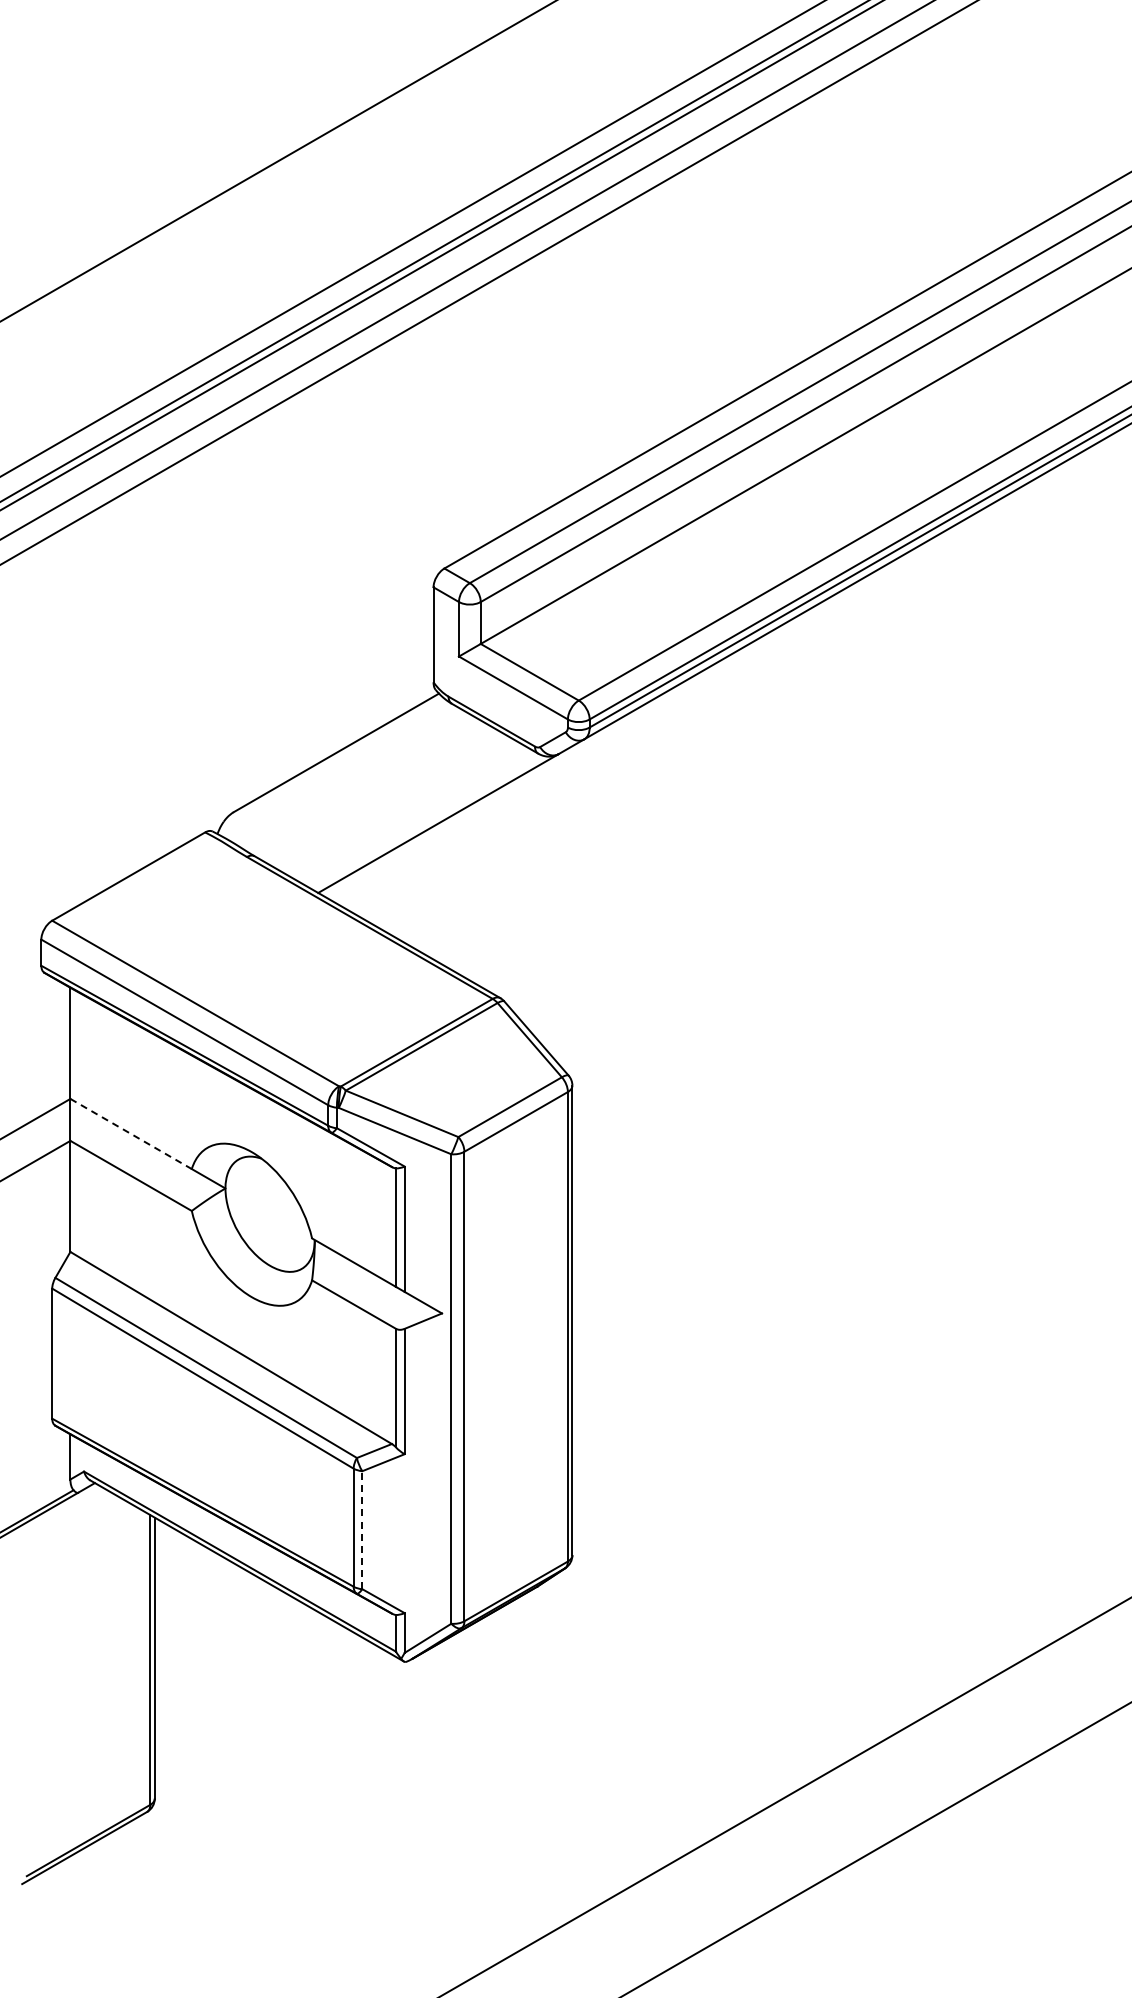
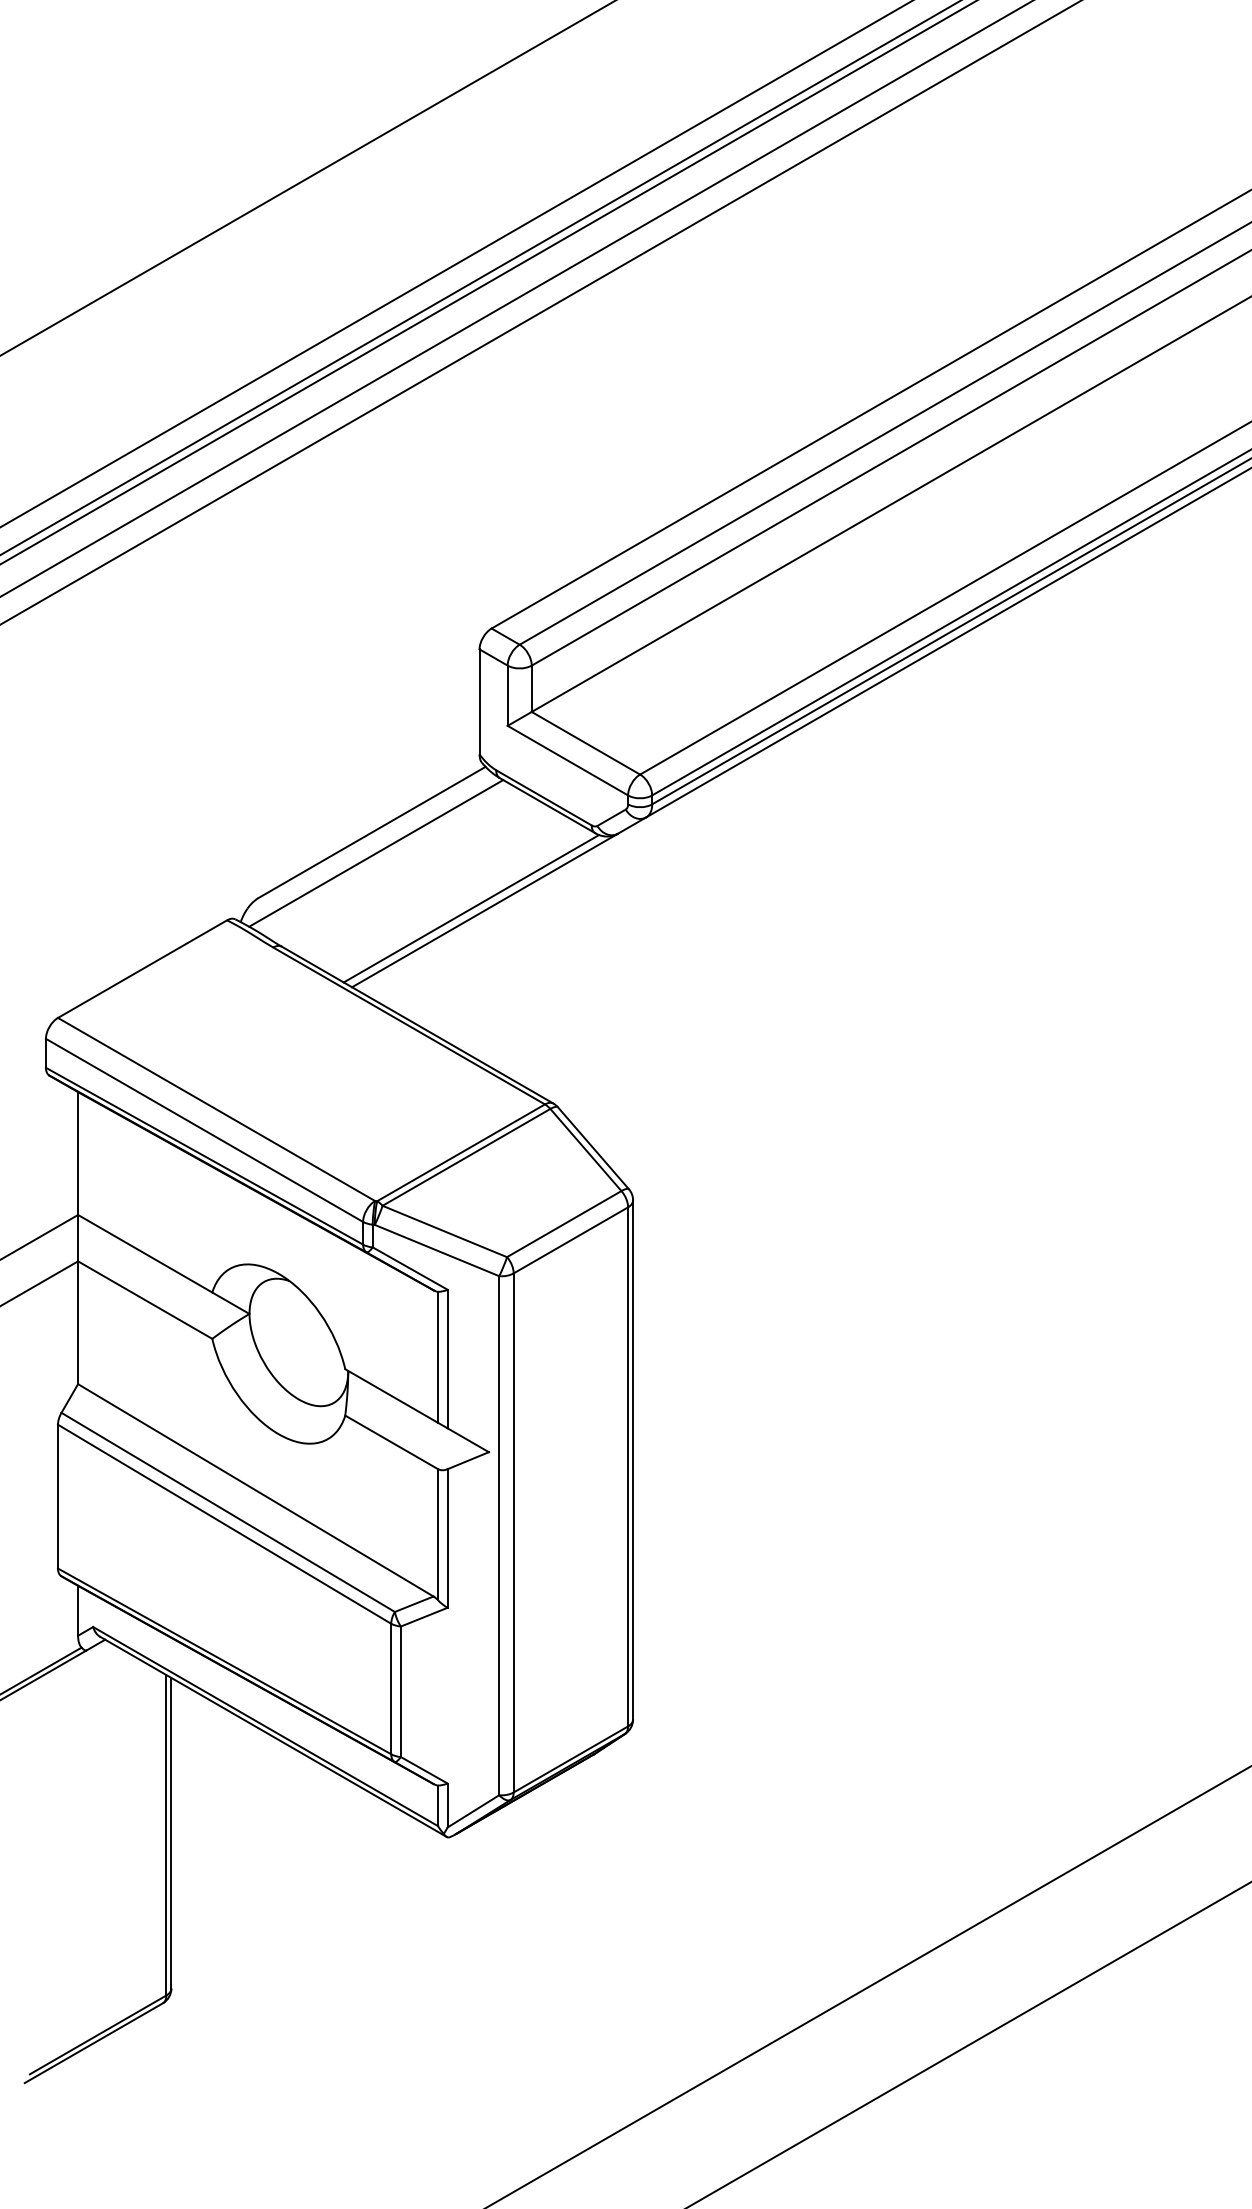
line: (339, 771) -> (375, 852), added
line: (425, 821) -> (470, 908), added
line: (131, 1134) -> (145, 1254), dashed -> solid
line: (362, 1529) -> (401, 1691), dashed -> solid

